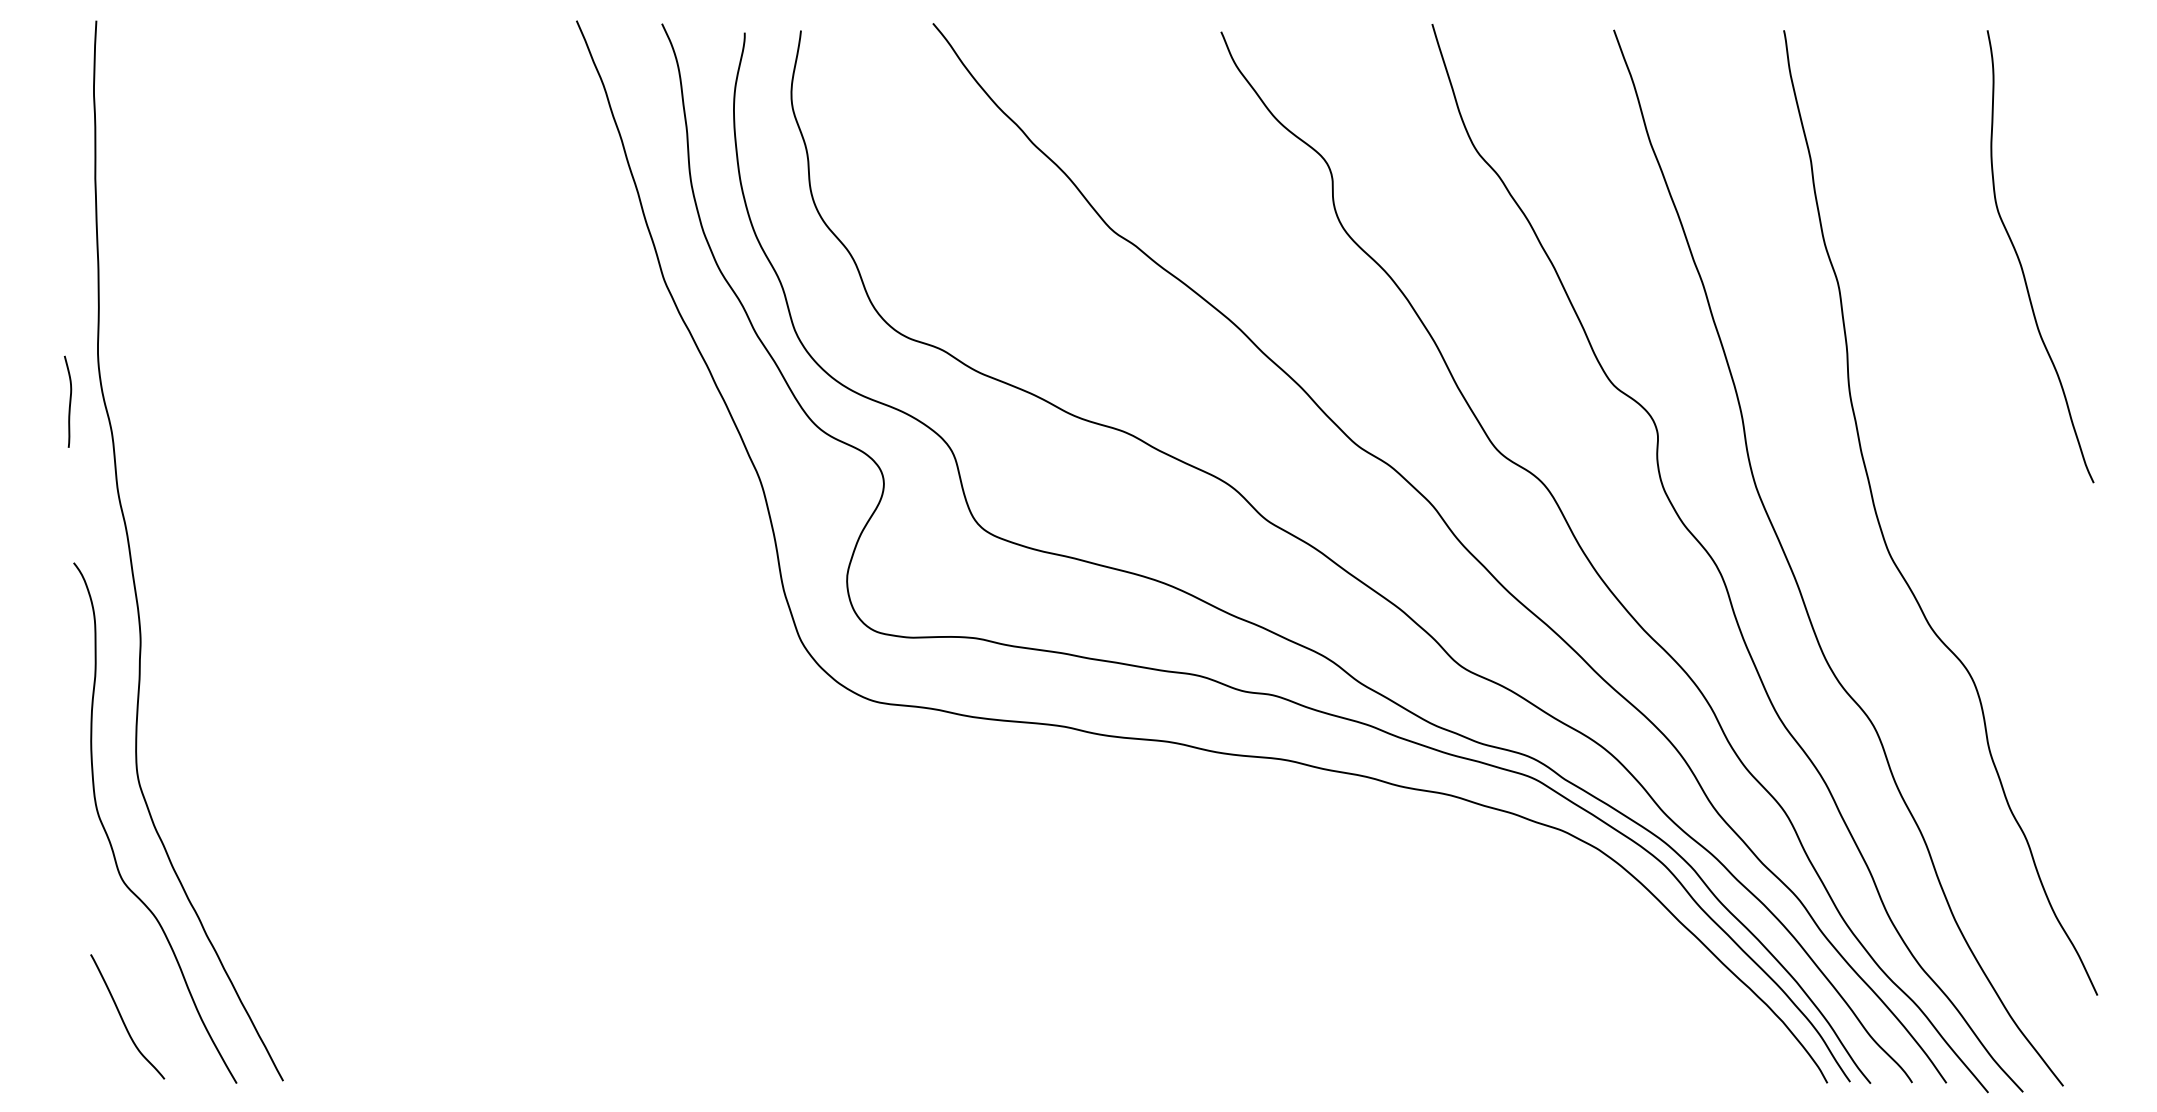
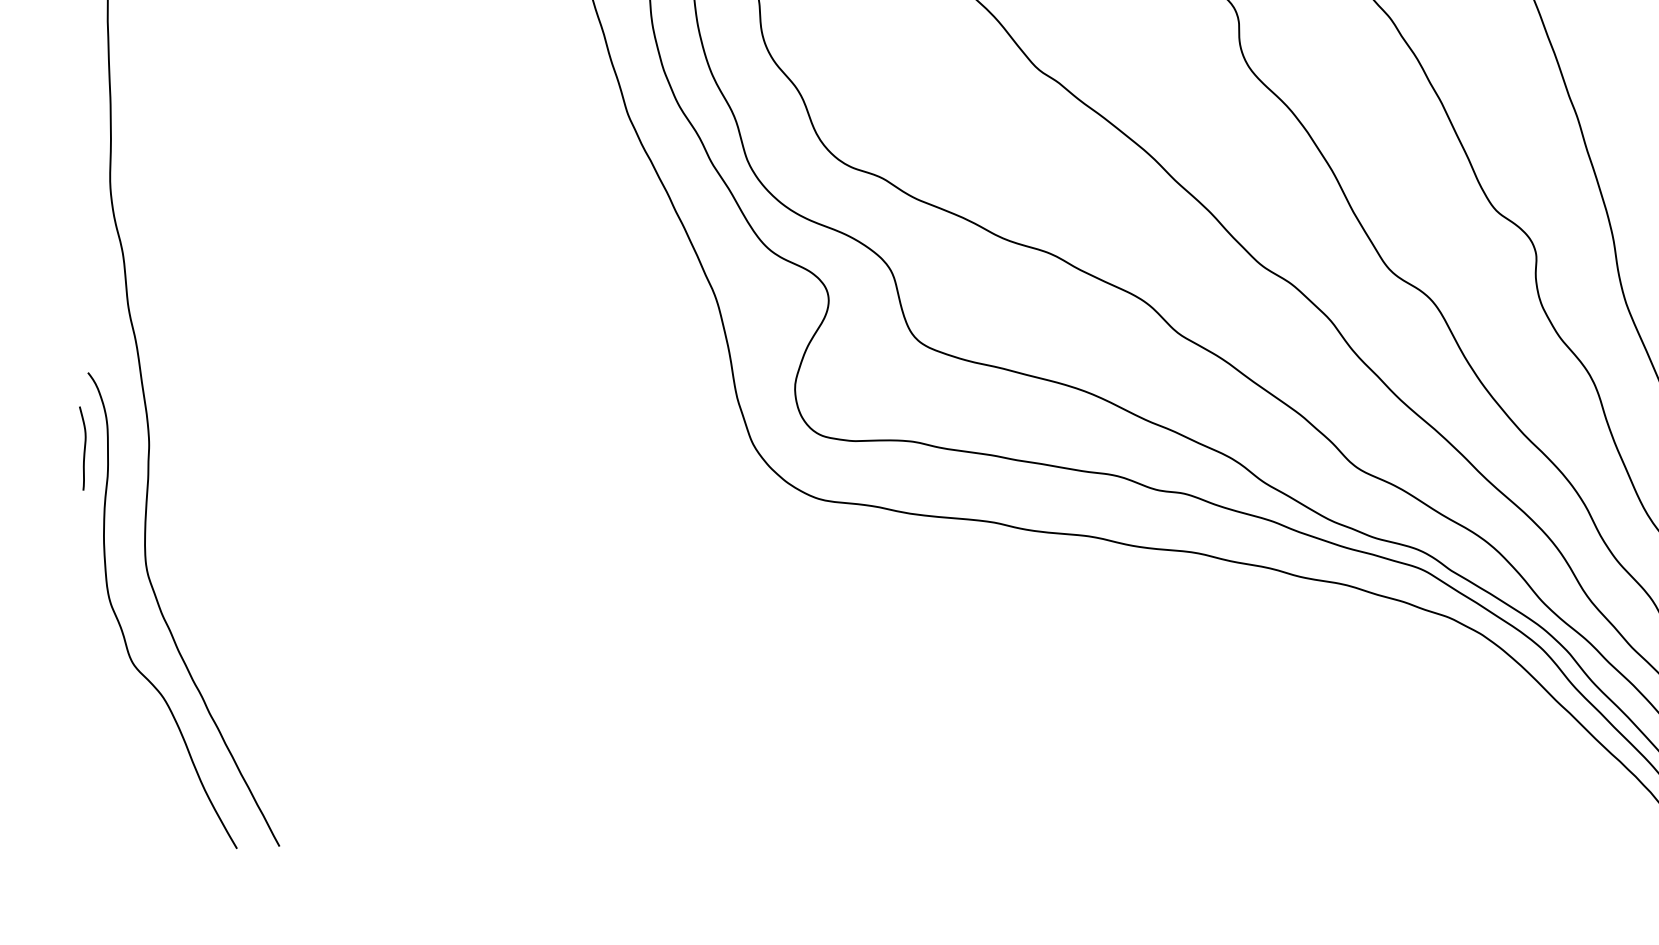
curve: (69, 401) -> (84, 448), moved
curve: (123, 1019) -> (133, 790), removed

